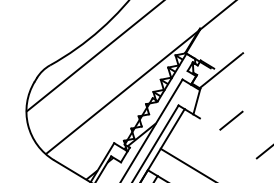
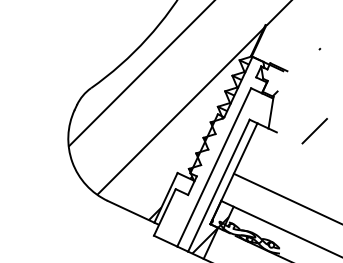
hatch: (218, 58) -> (291, 58), removed
hatch: (131, 142) -> (198, 170), removed

